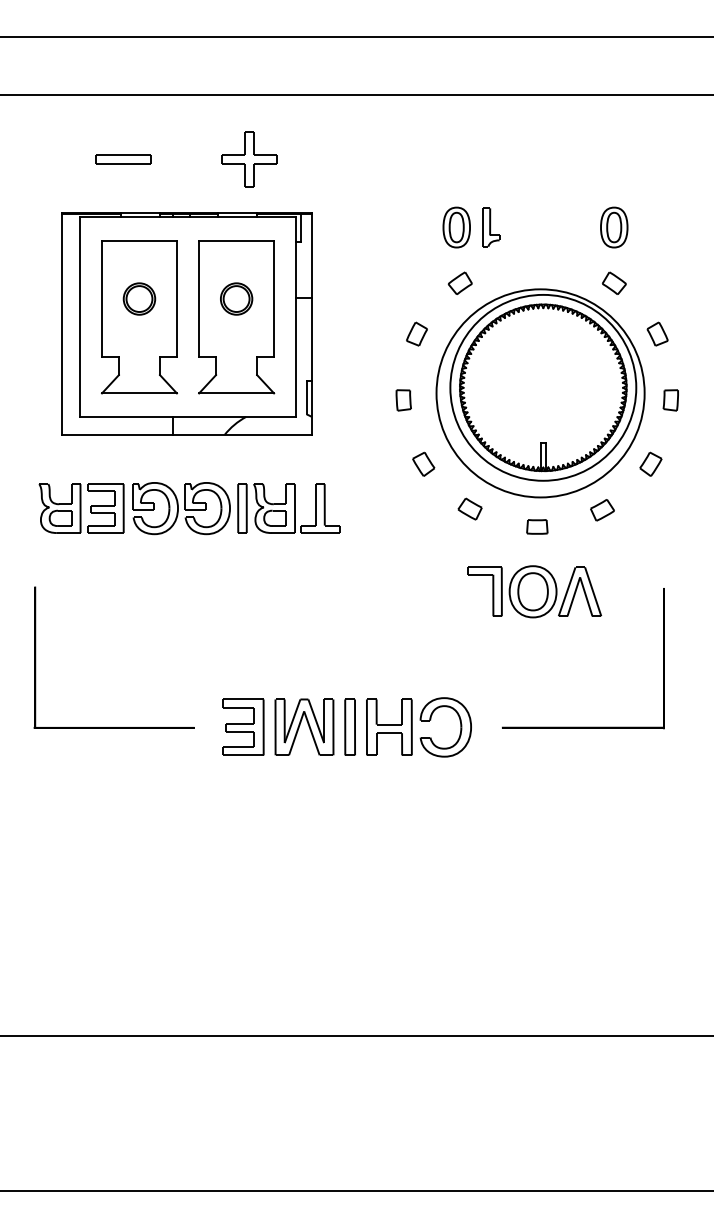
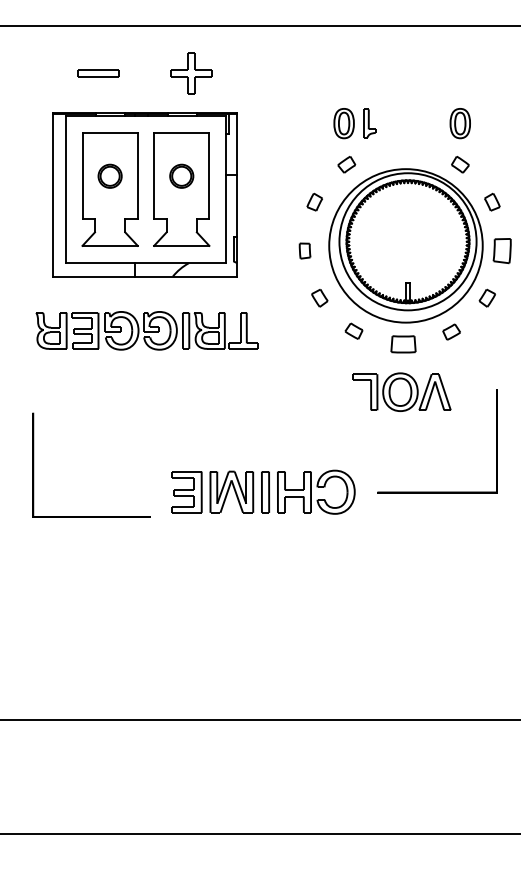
part: (670, 400) -> (501, 251), size x1.6
part: (537, 526) -> (403, 344), size x1.6
part: (113, 727) -> (90, 516), moved

